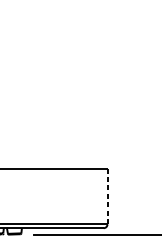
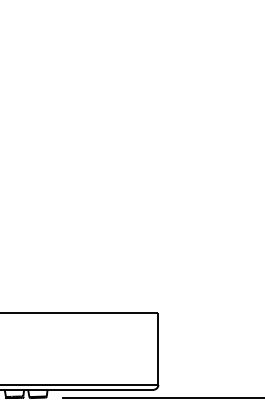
line: (107, 197) -> (158, 349), dashed -> solid

